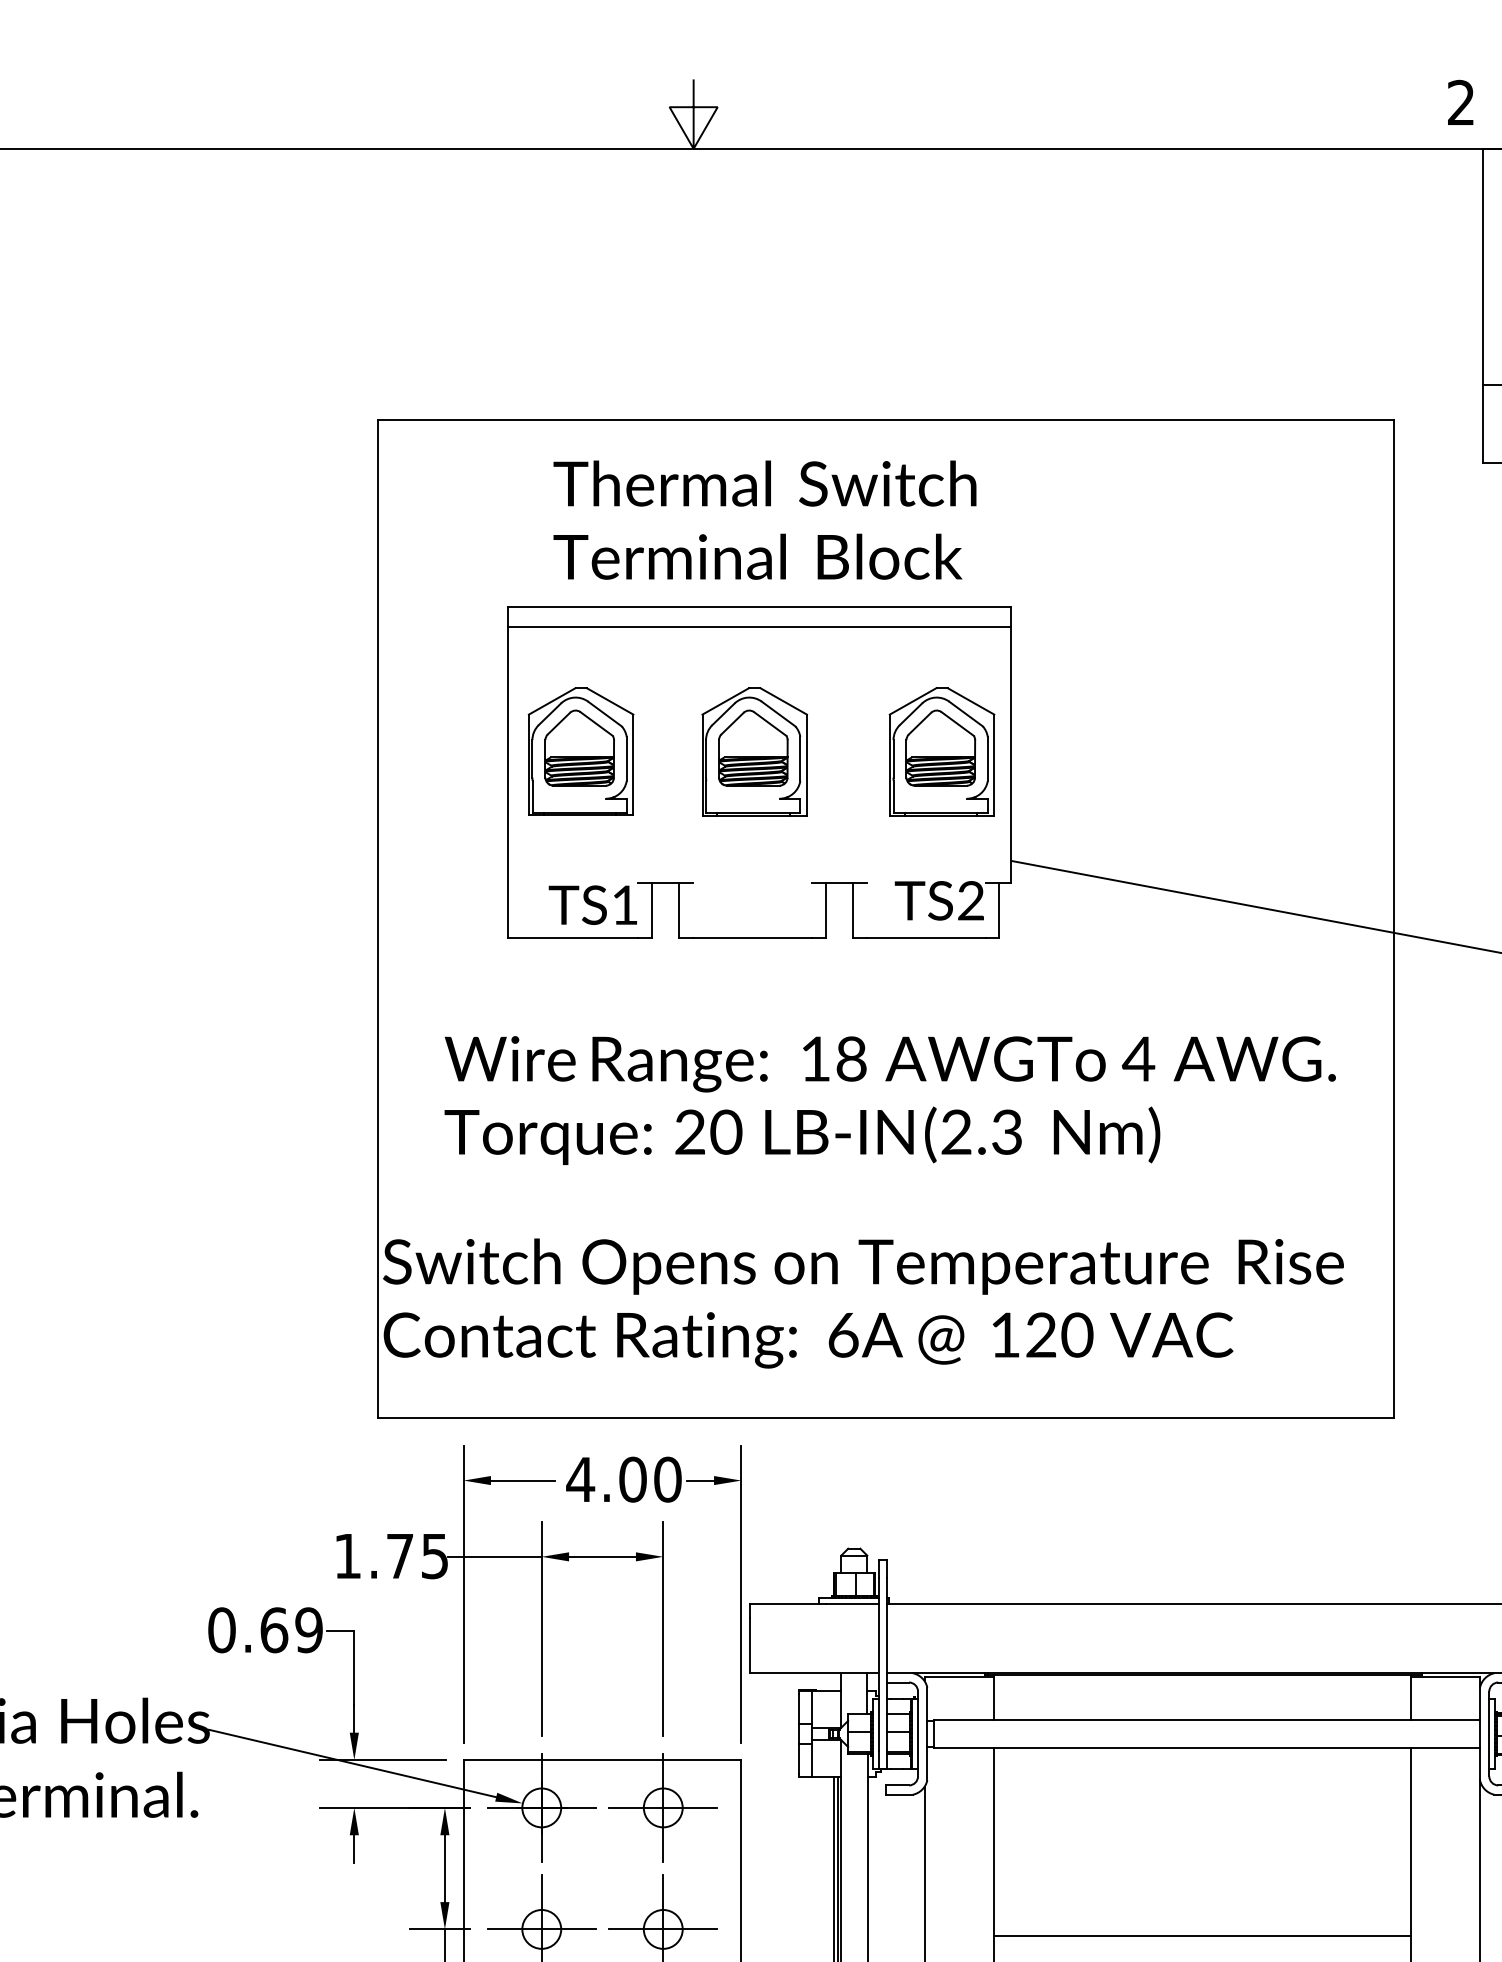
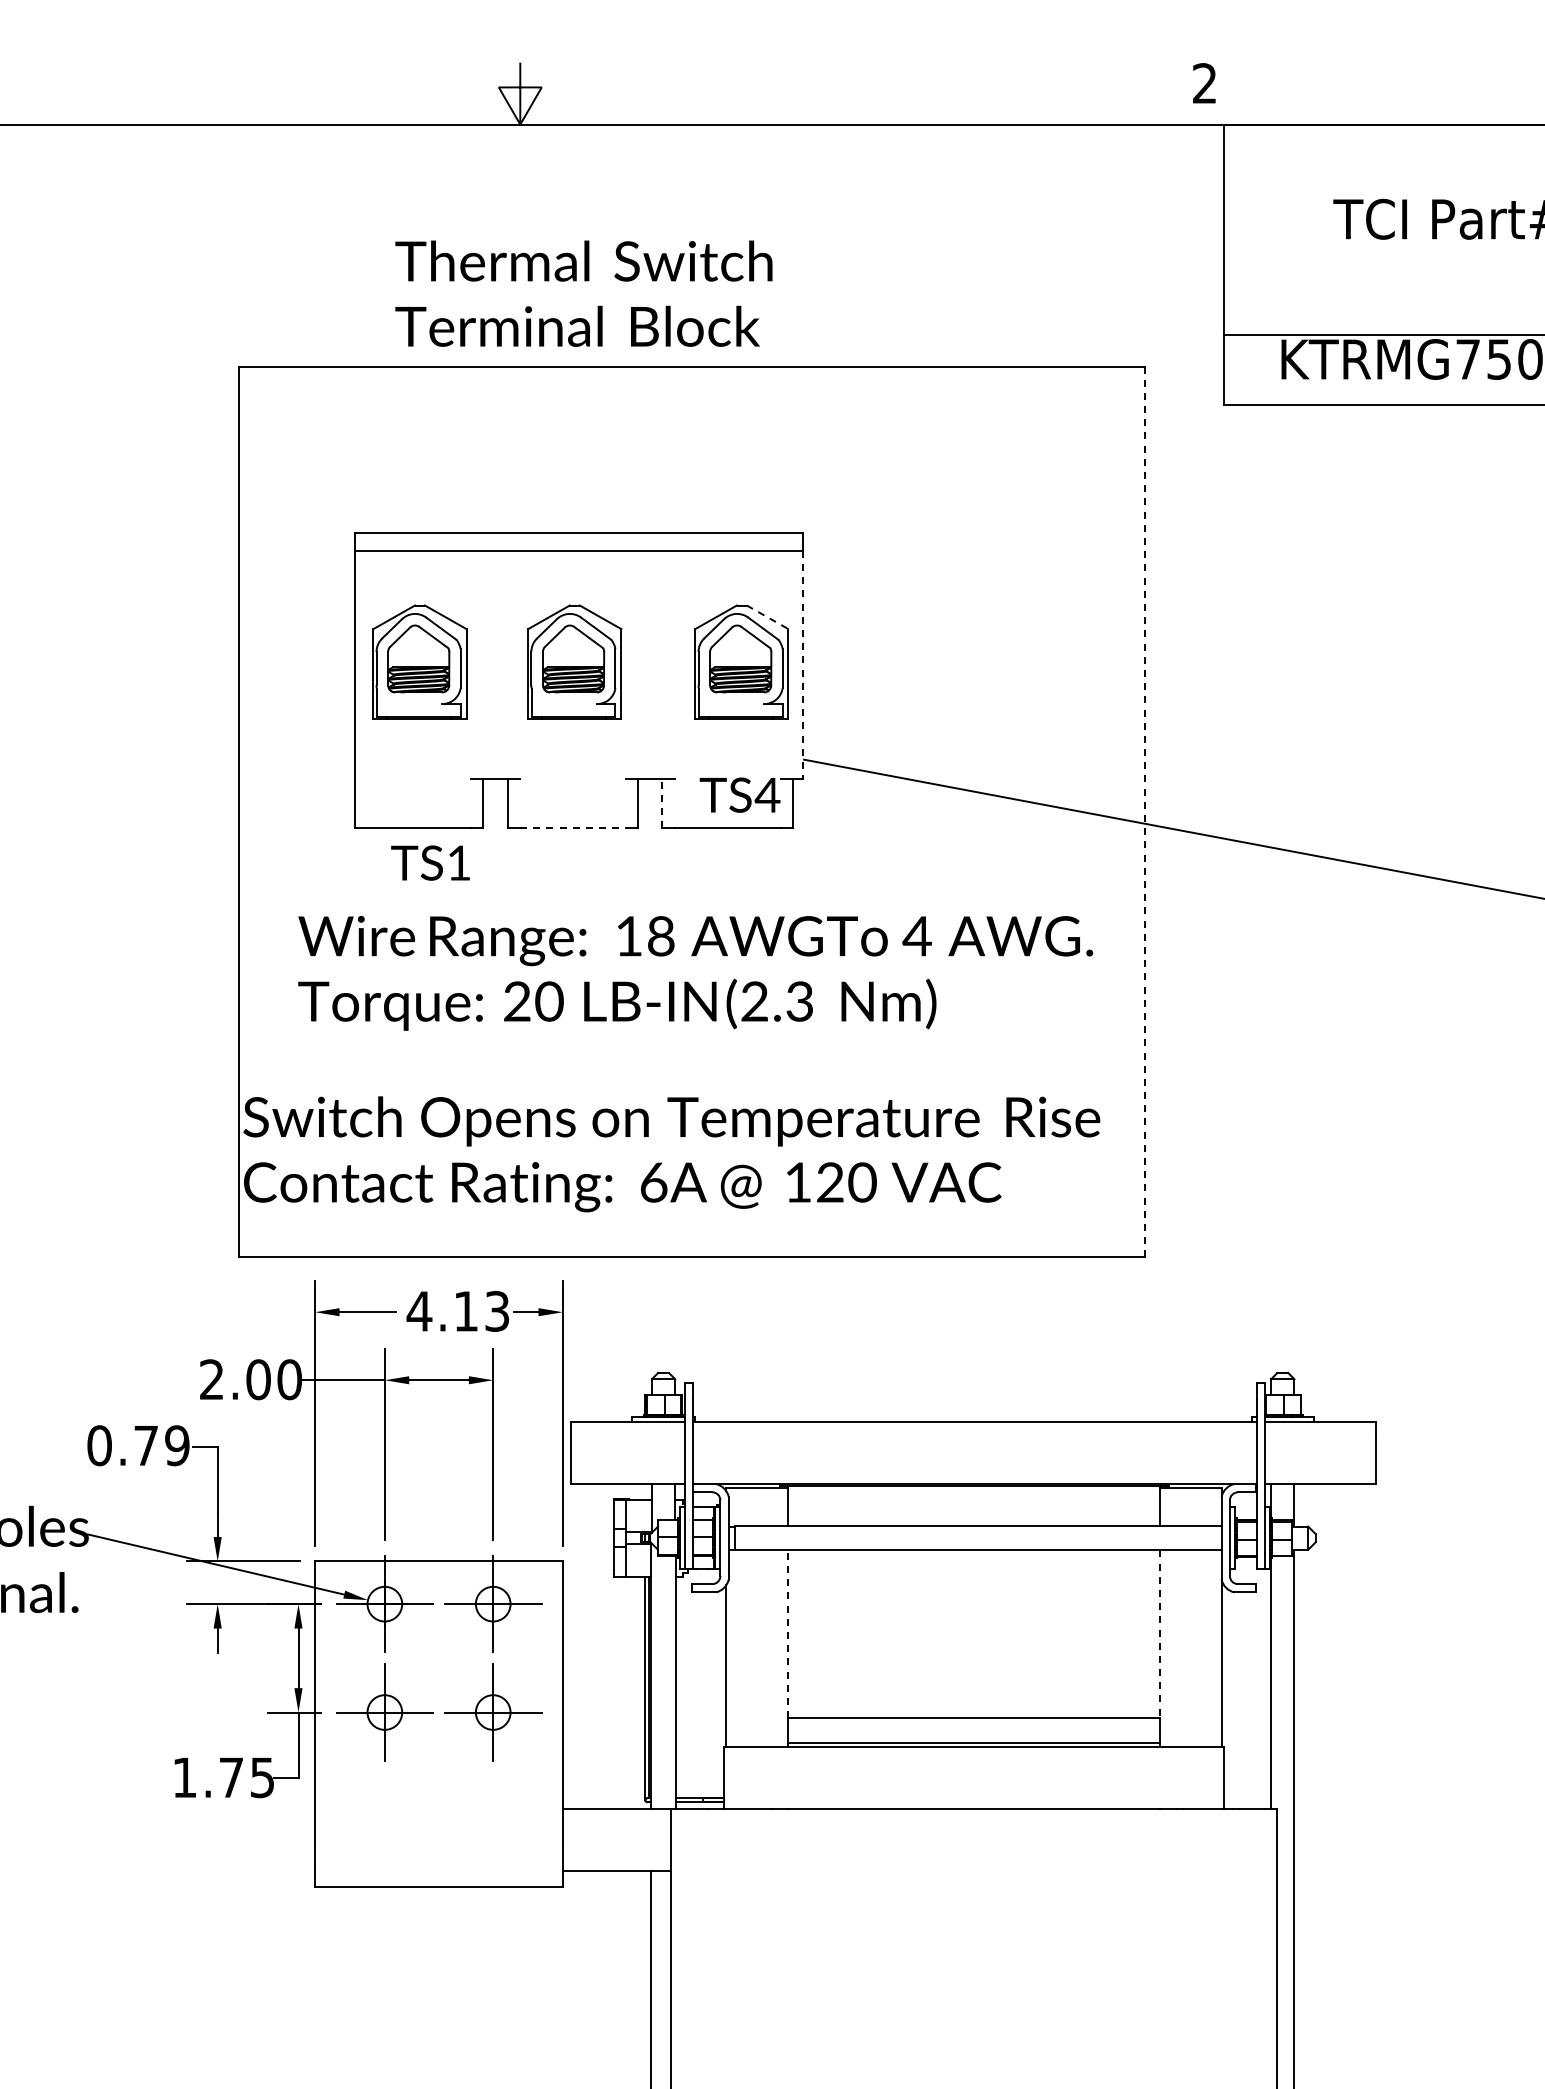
text: (764, 519) -> (583, 293), moved
line: (970, 701) -> (767, 617), solid -> dashed
line: (1011, 755) -> (803, 665), solid -> dashed
text: (970, 900) -> (767, 794), TS2 -> TS4
text: (592, 904) -> (430, 862), moved
line: (853, 910) -> (662, 803), solid -> dashed
line: (1394, 920) -> (1145, 812), solid -> dashed
line: (752, 938) -> (572, 828), solid -> dashed
text: (650, 1479) -> (481, 1311), 4.00 -> 4.13
text: (391, 1556) -> (250, 1379), 1.75 -> 2.00
text: (274, 1630) -> (146, 1445), 0.69 -> 0.79
line: (994, 1841) -> (788, 1634), solid -> dashed
line: (1410, 1841) -> (1159, 1634), solid -> dashed

